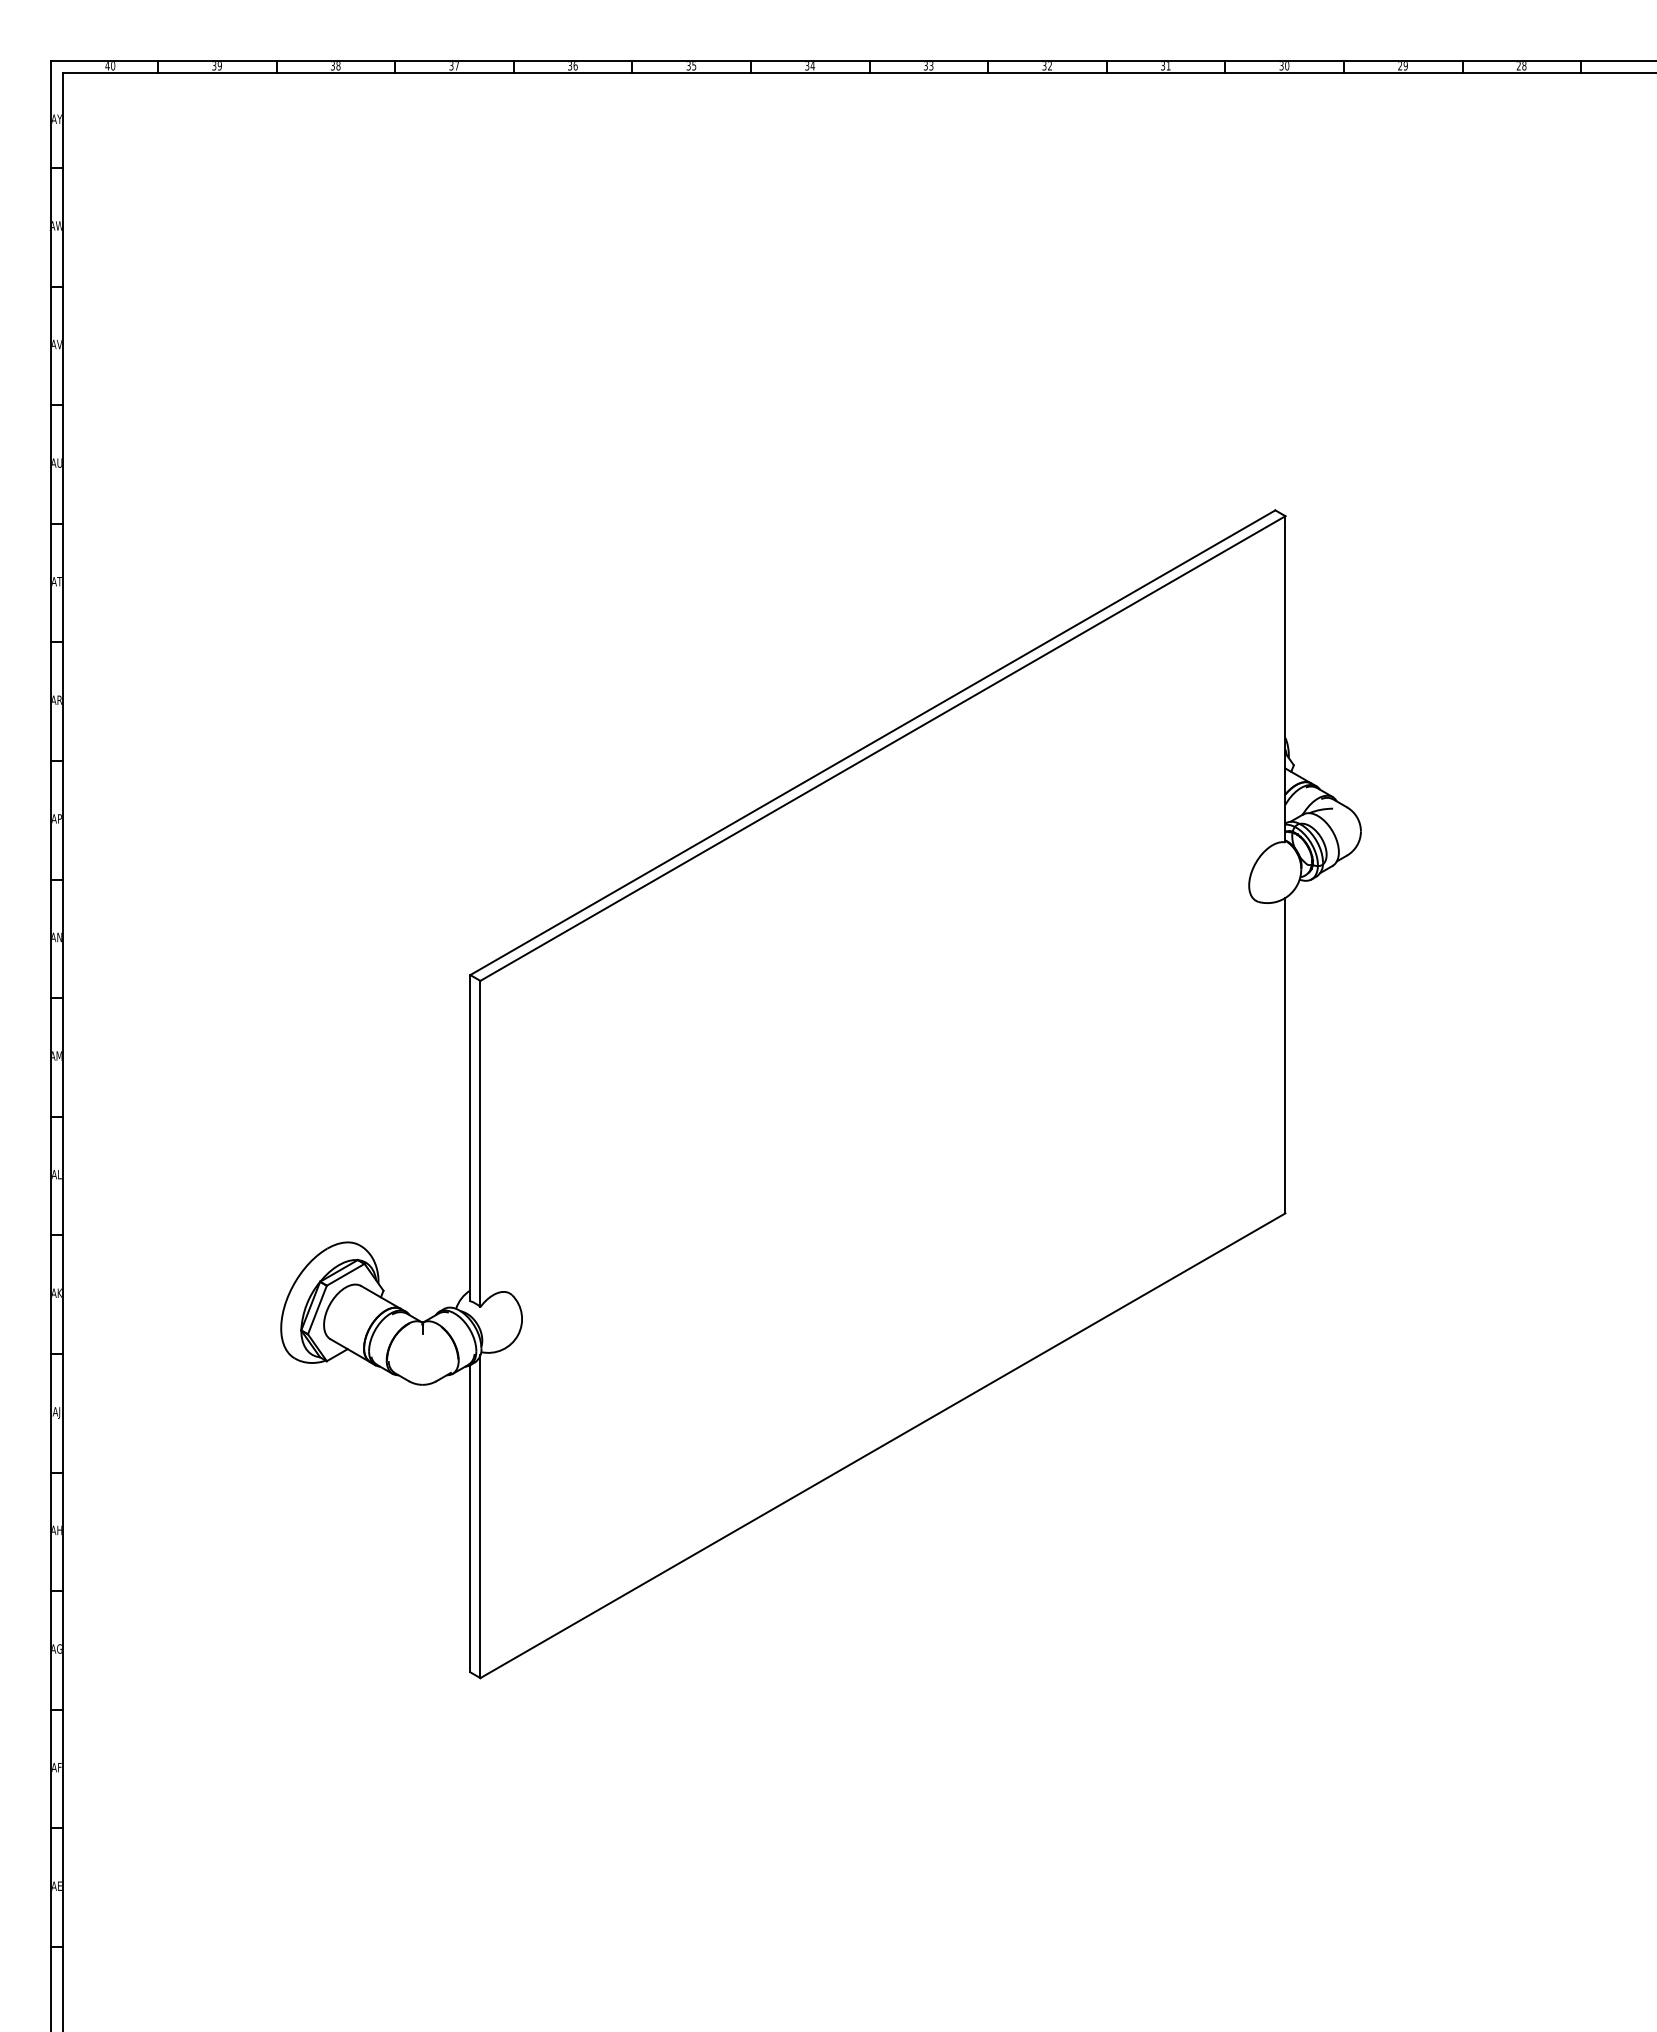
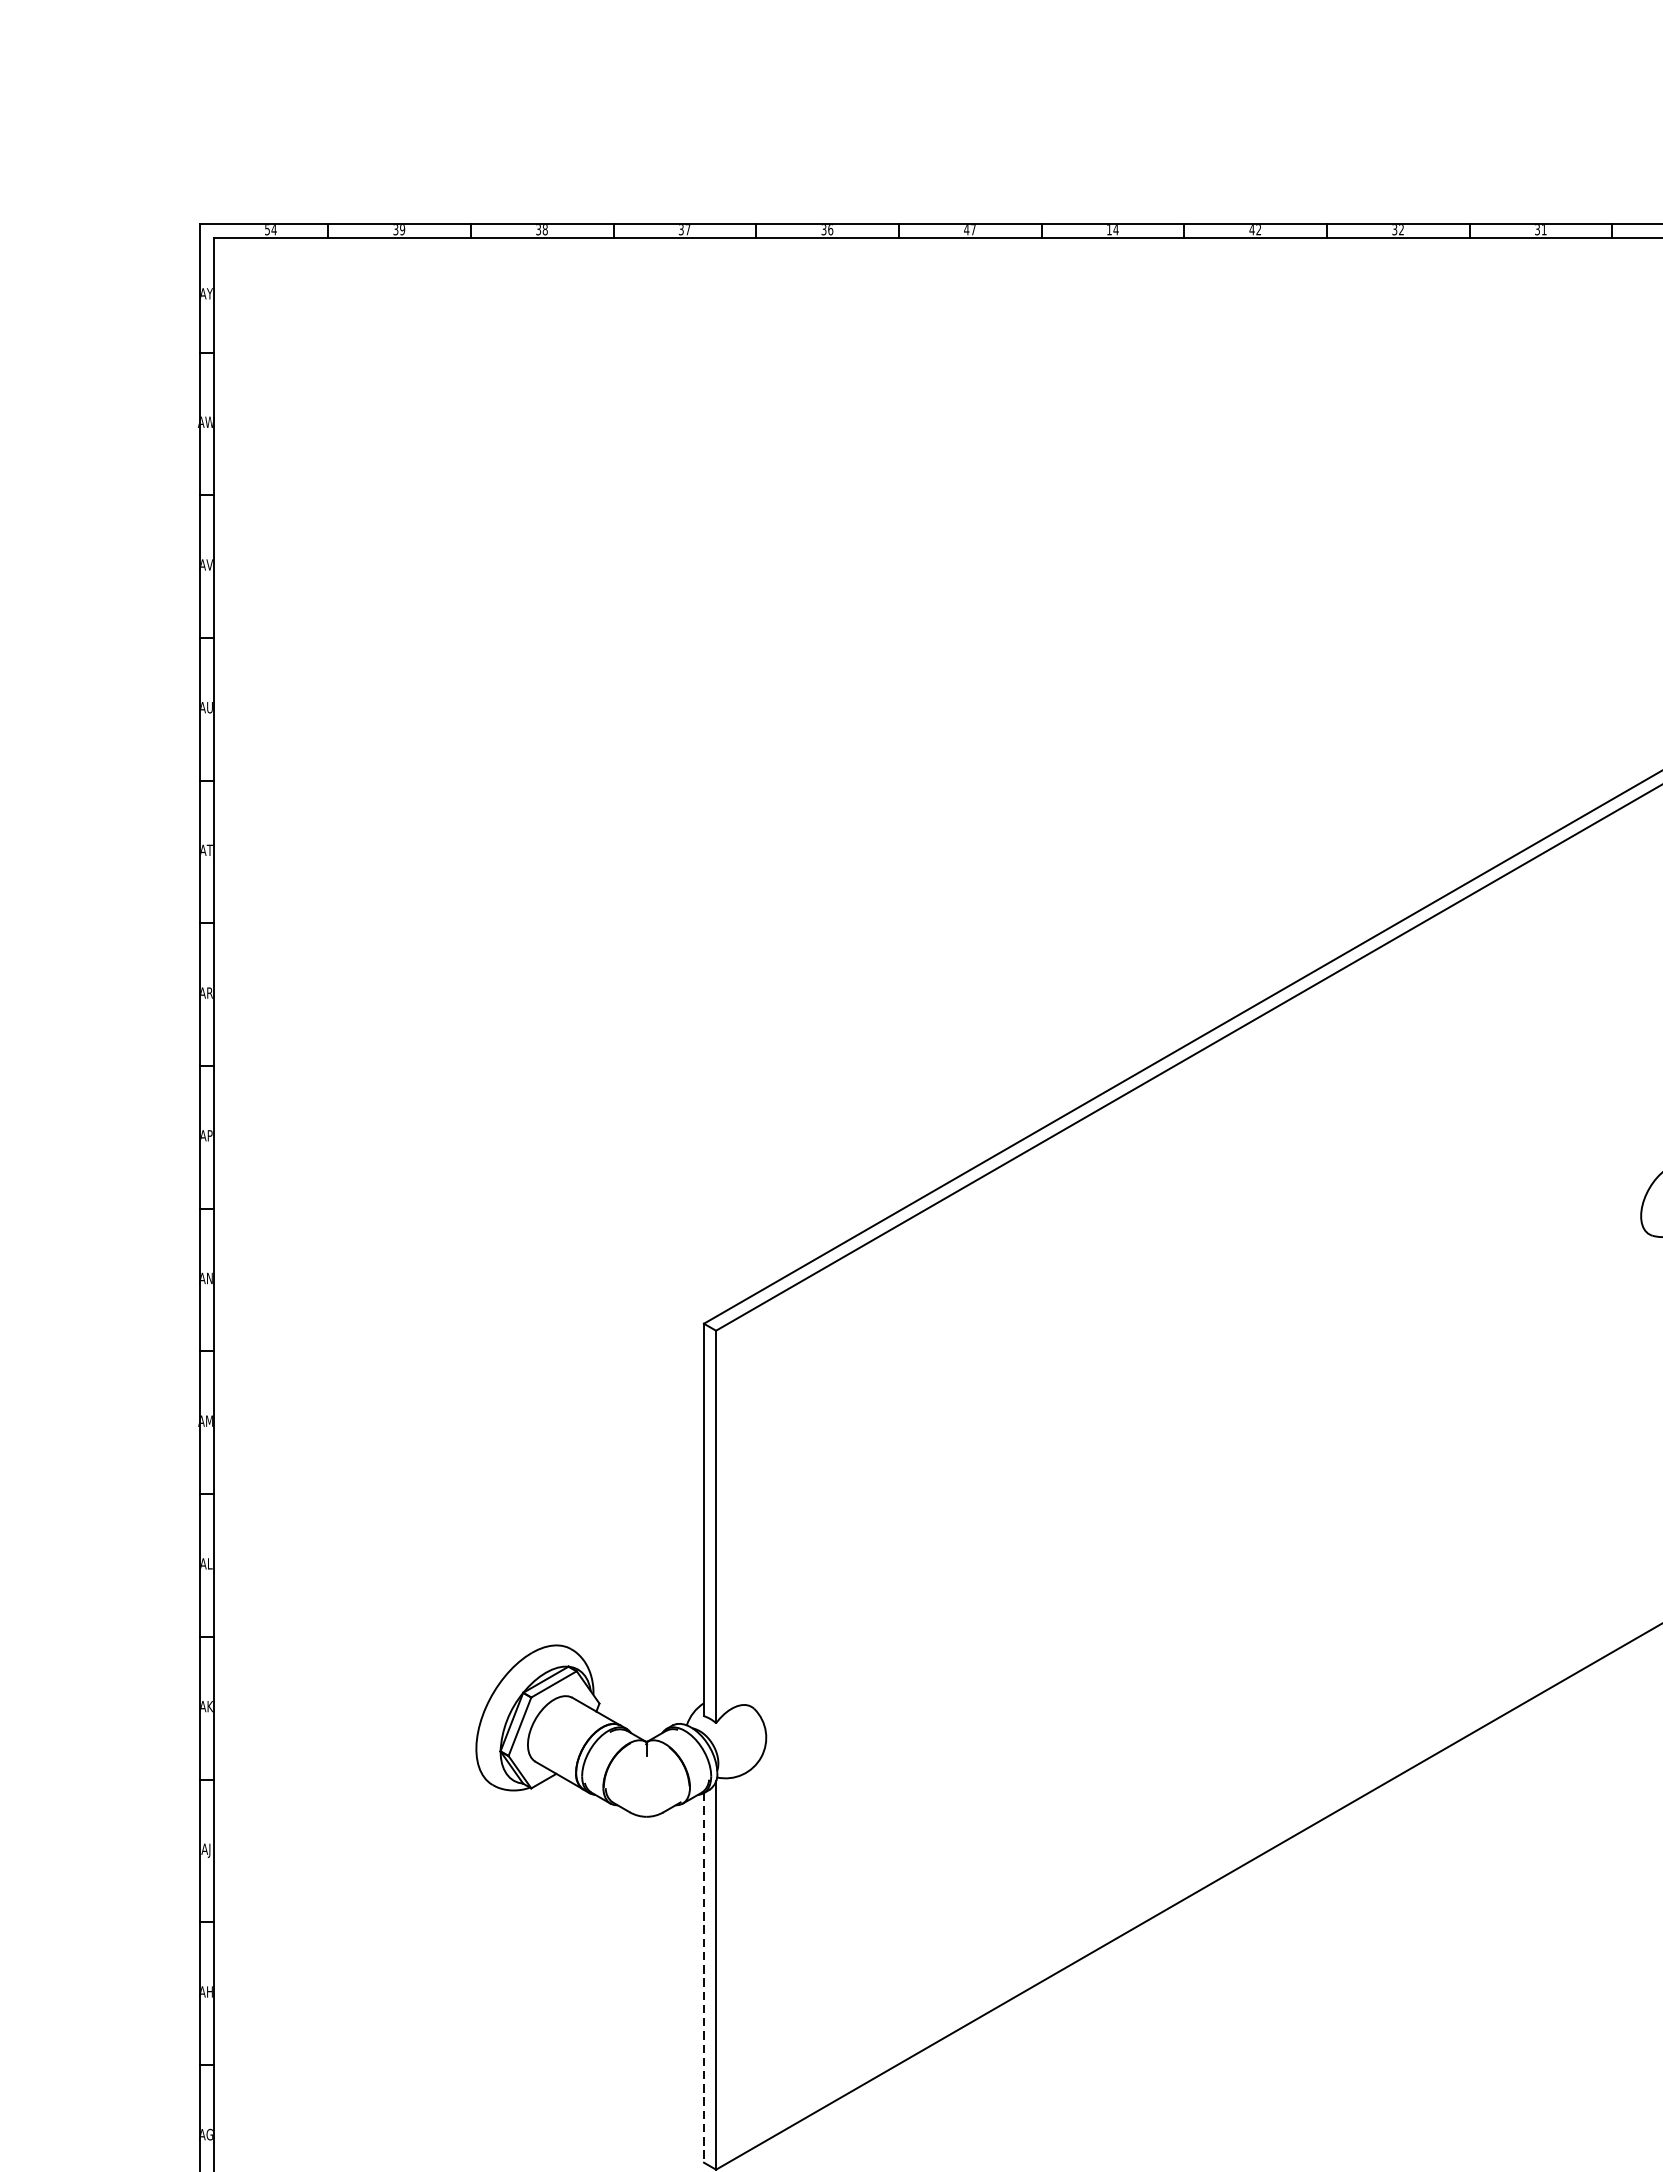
text: (110, 66) -> (270, 230), 40 -> 54
text: (691, 66) -> (970, 230), 35 -> 47
text: (807, 66) -> (1109, 230), 34 -> 14
text: (928, 66) -> (1255, 230), 33 -> 42
line: (470, 1518) -> (704, 1977), solid -> dashed

